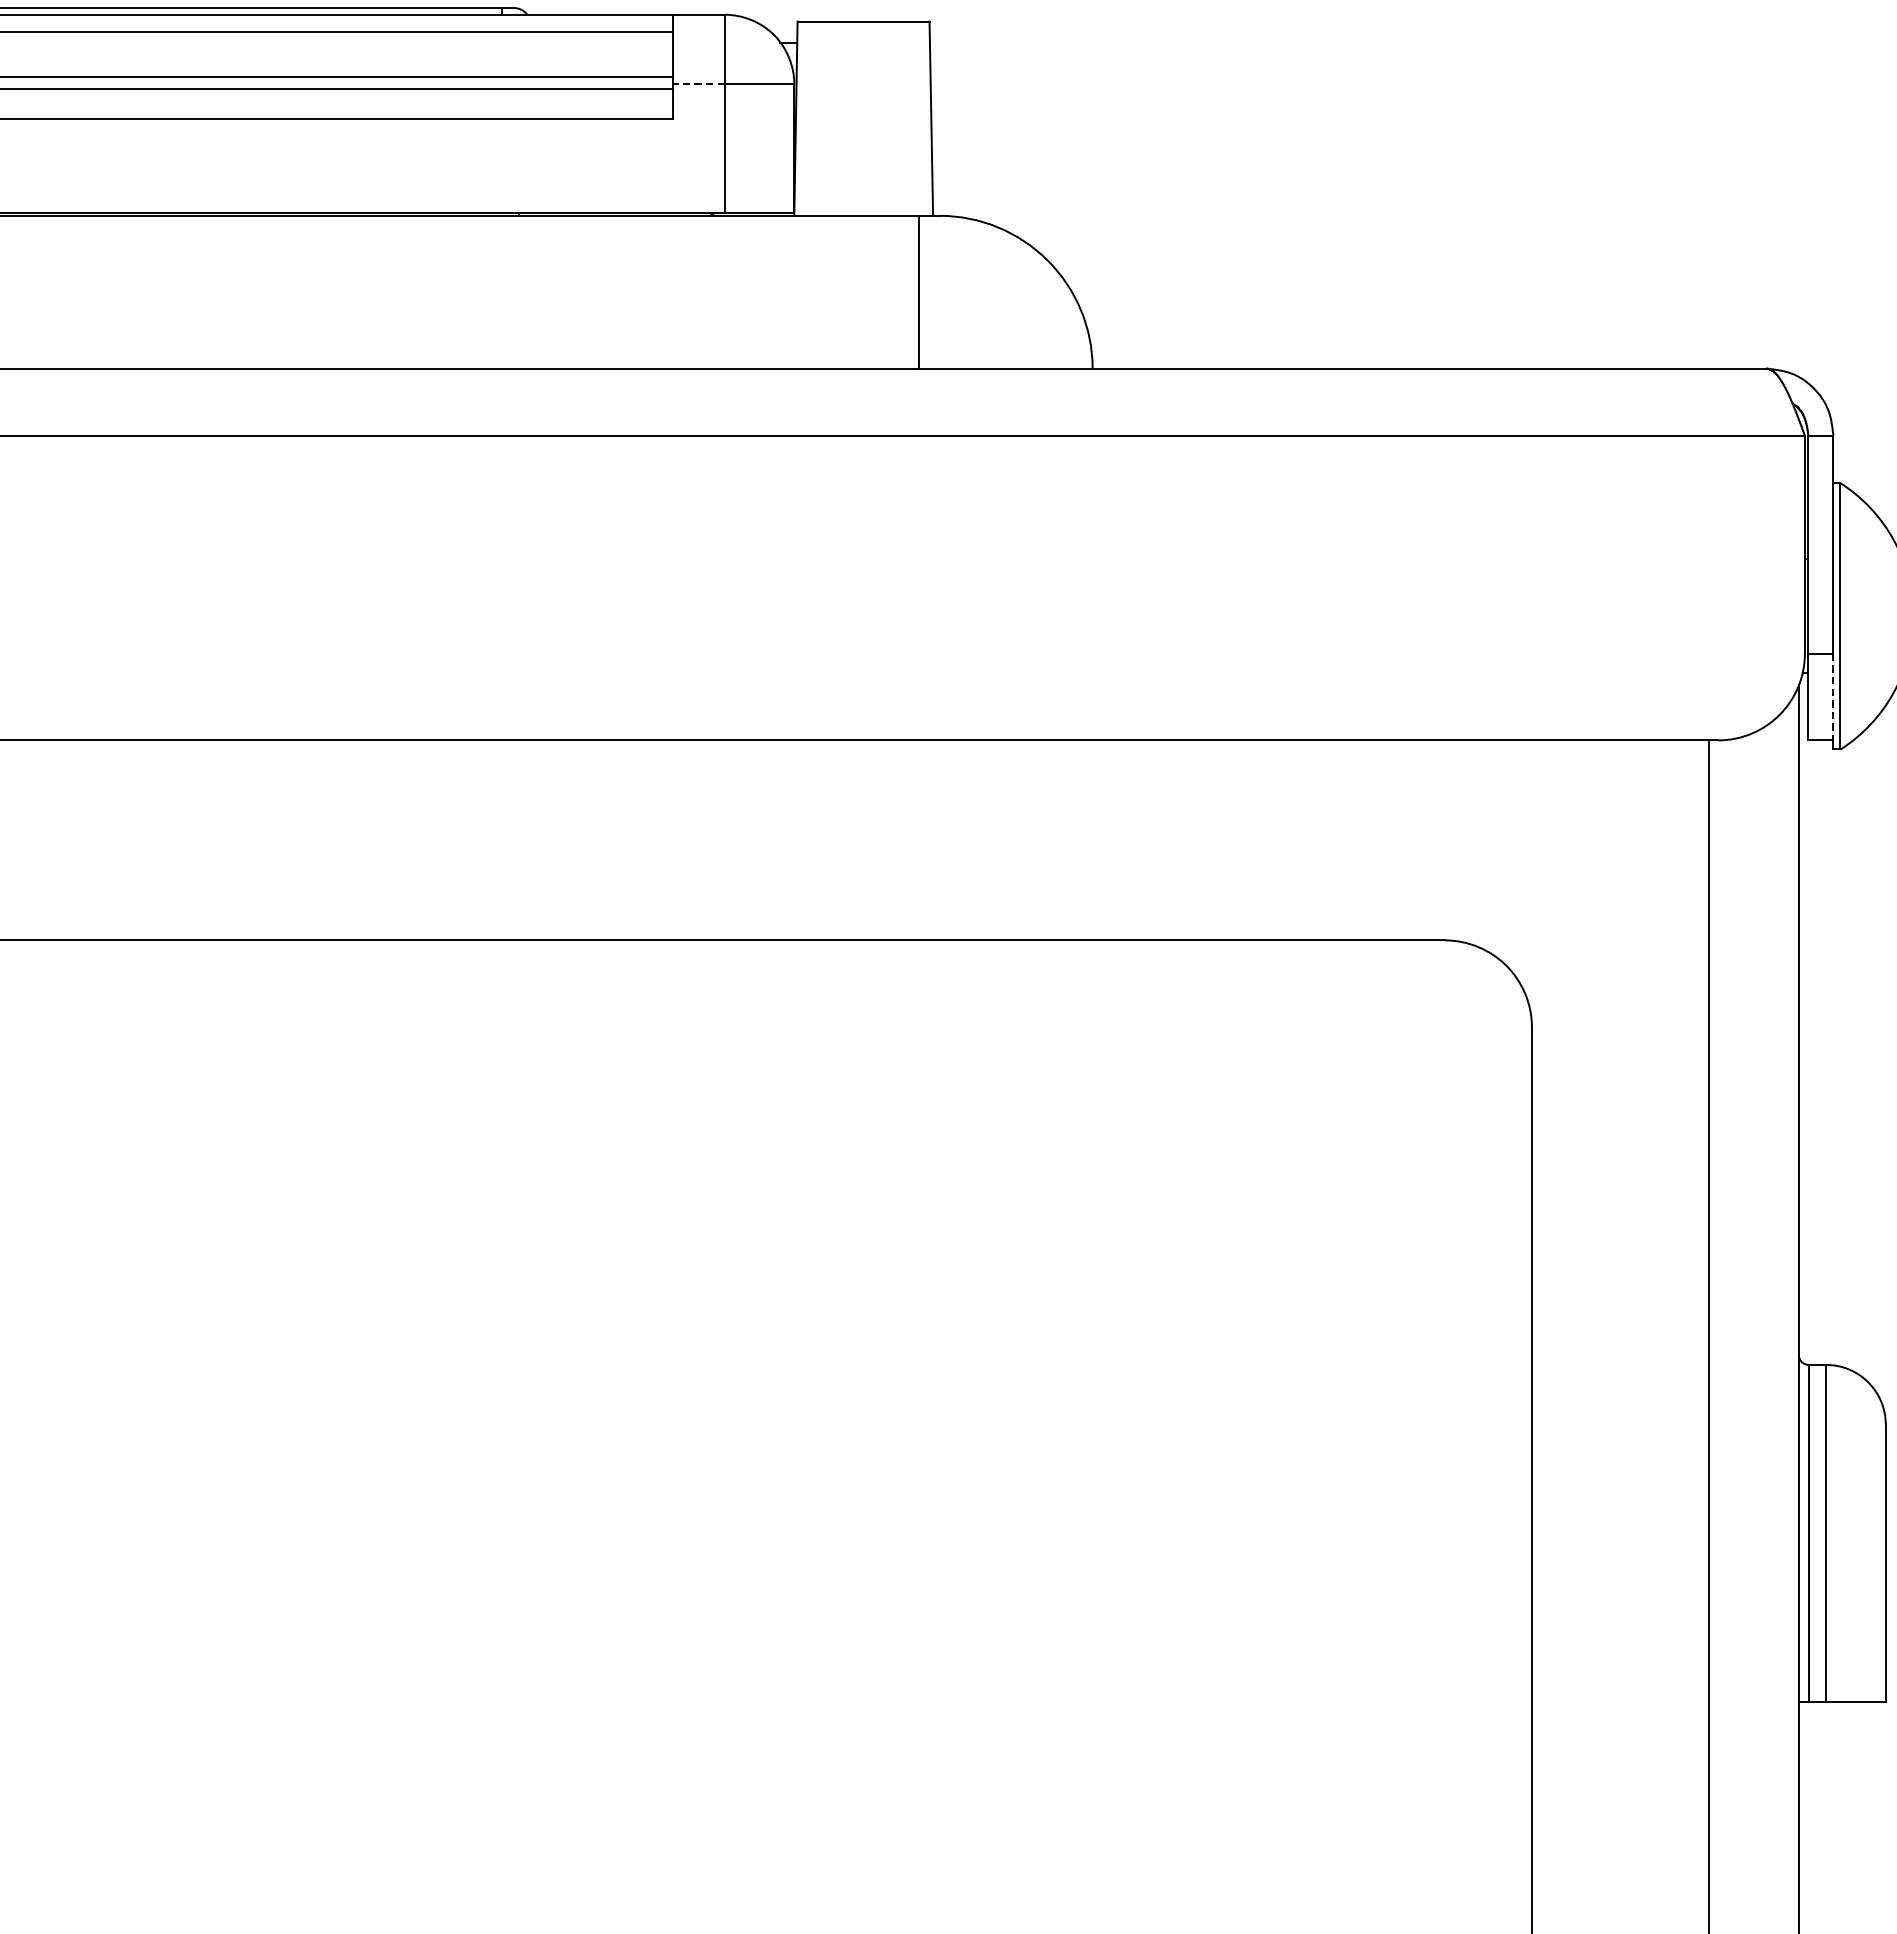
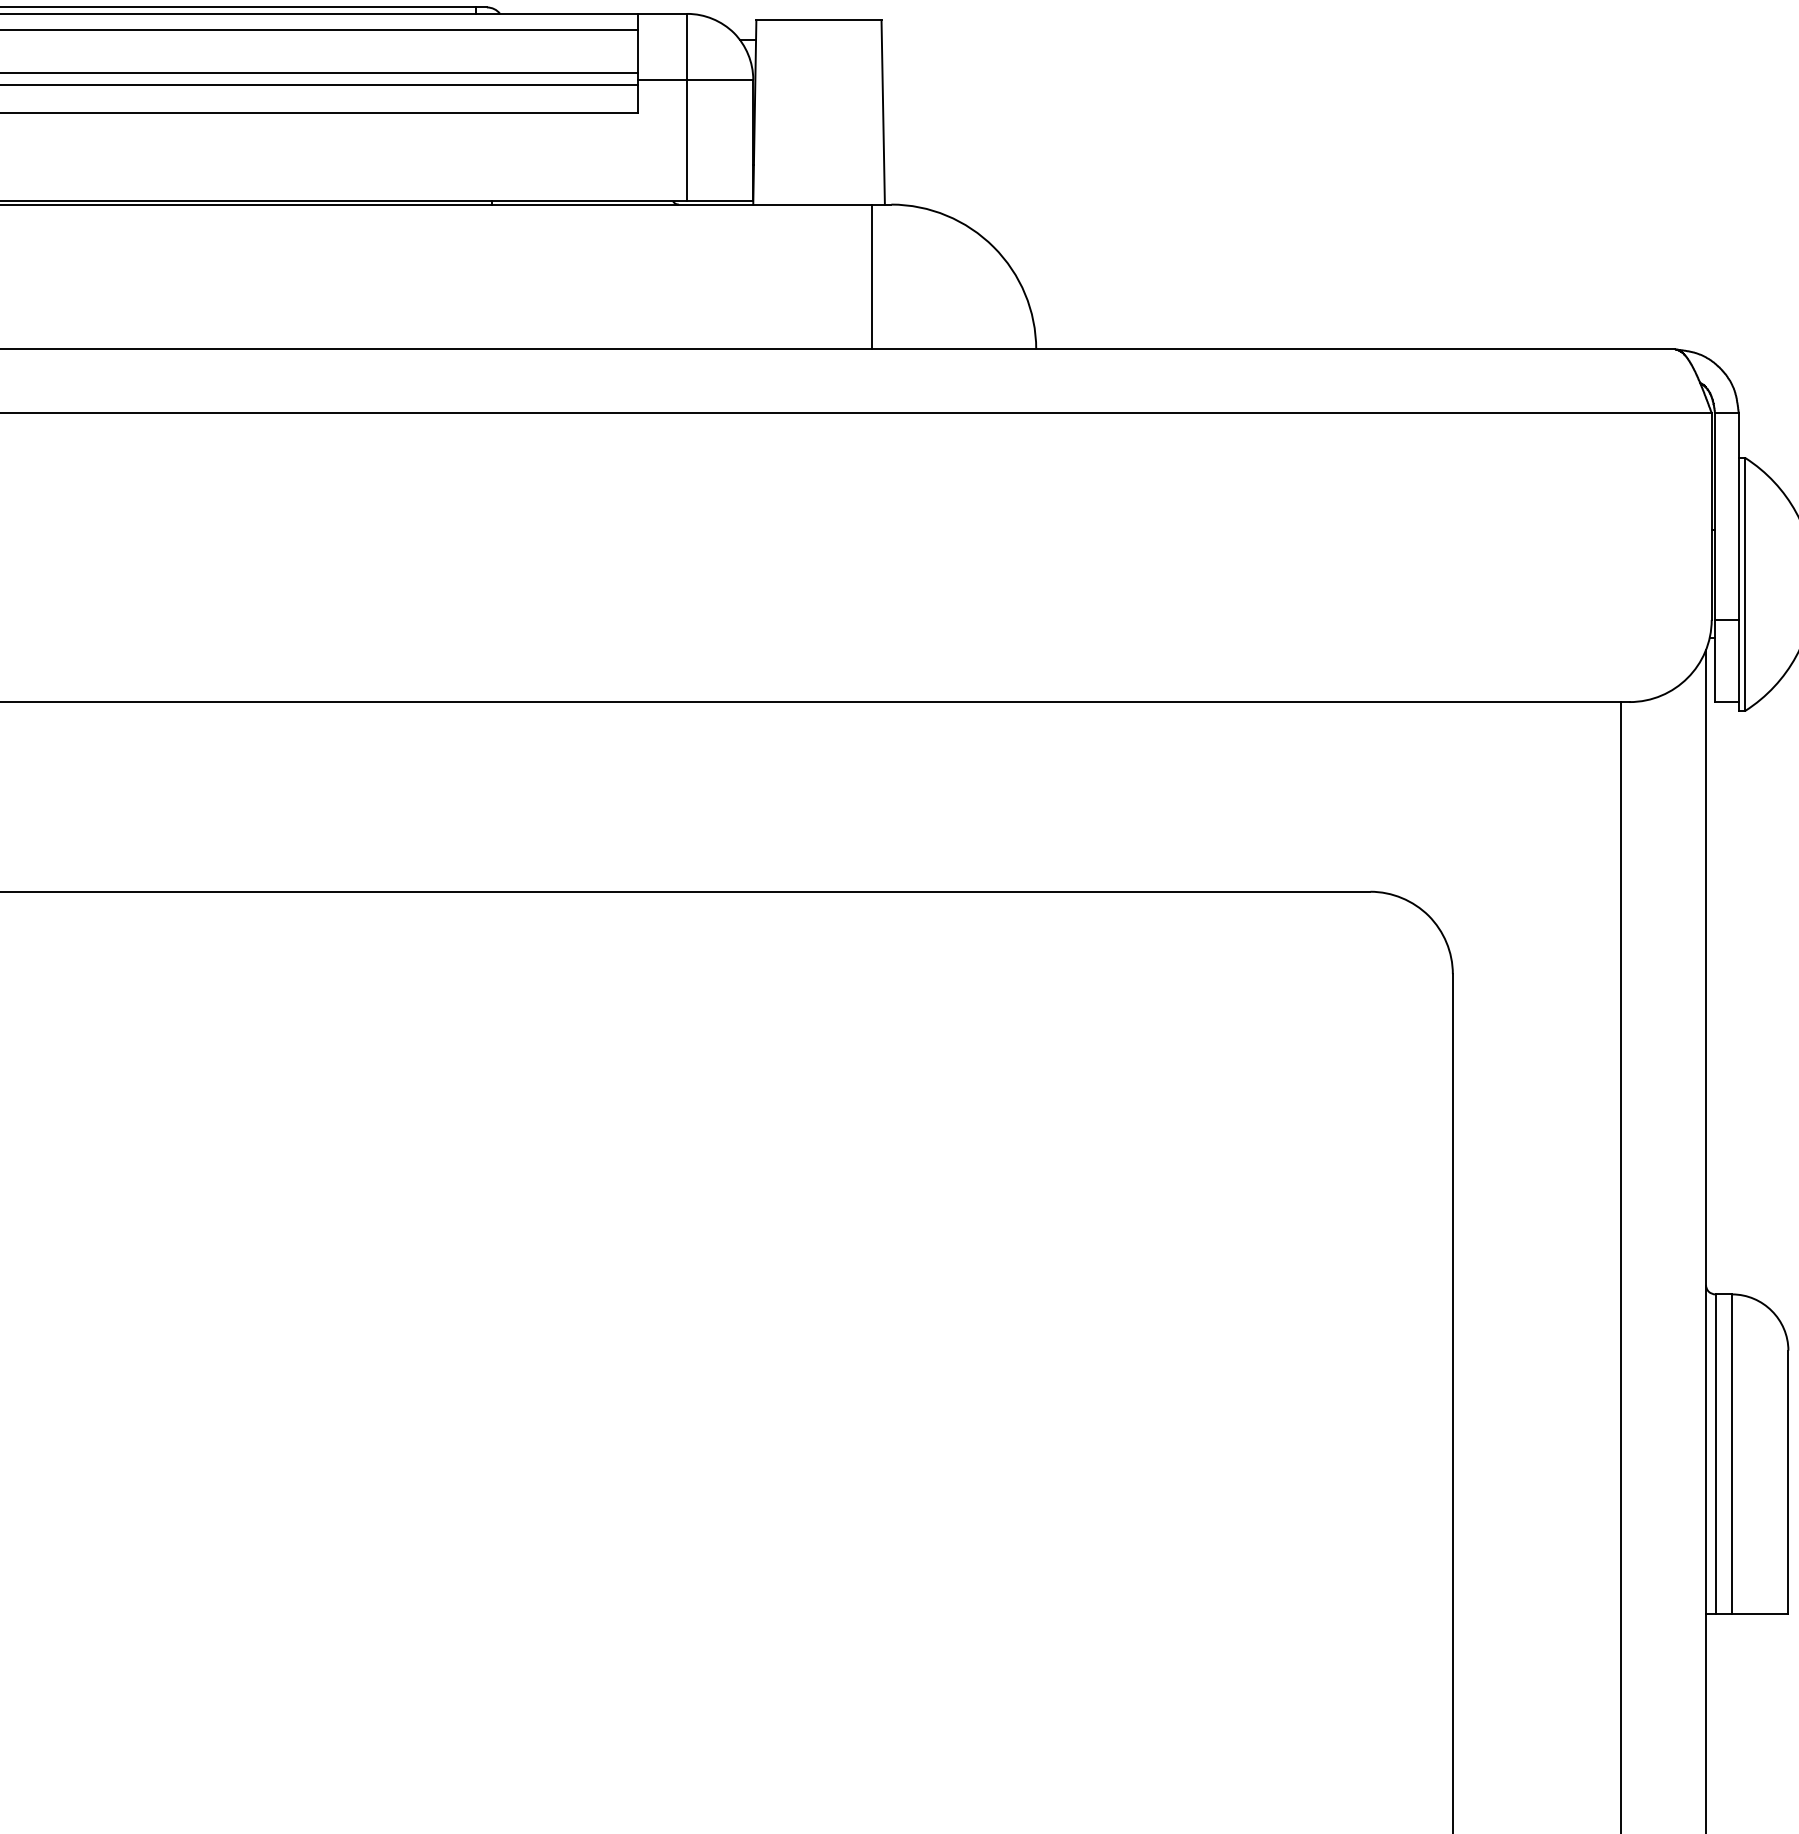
line: (698, 83) -> (662, 79), dashed -> solid
line: (1833, 697) -> (1738, 661), dashed -> solid

